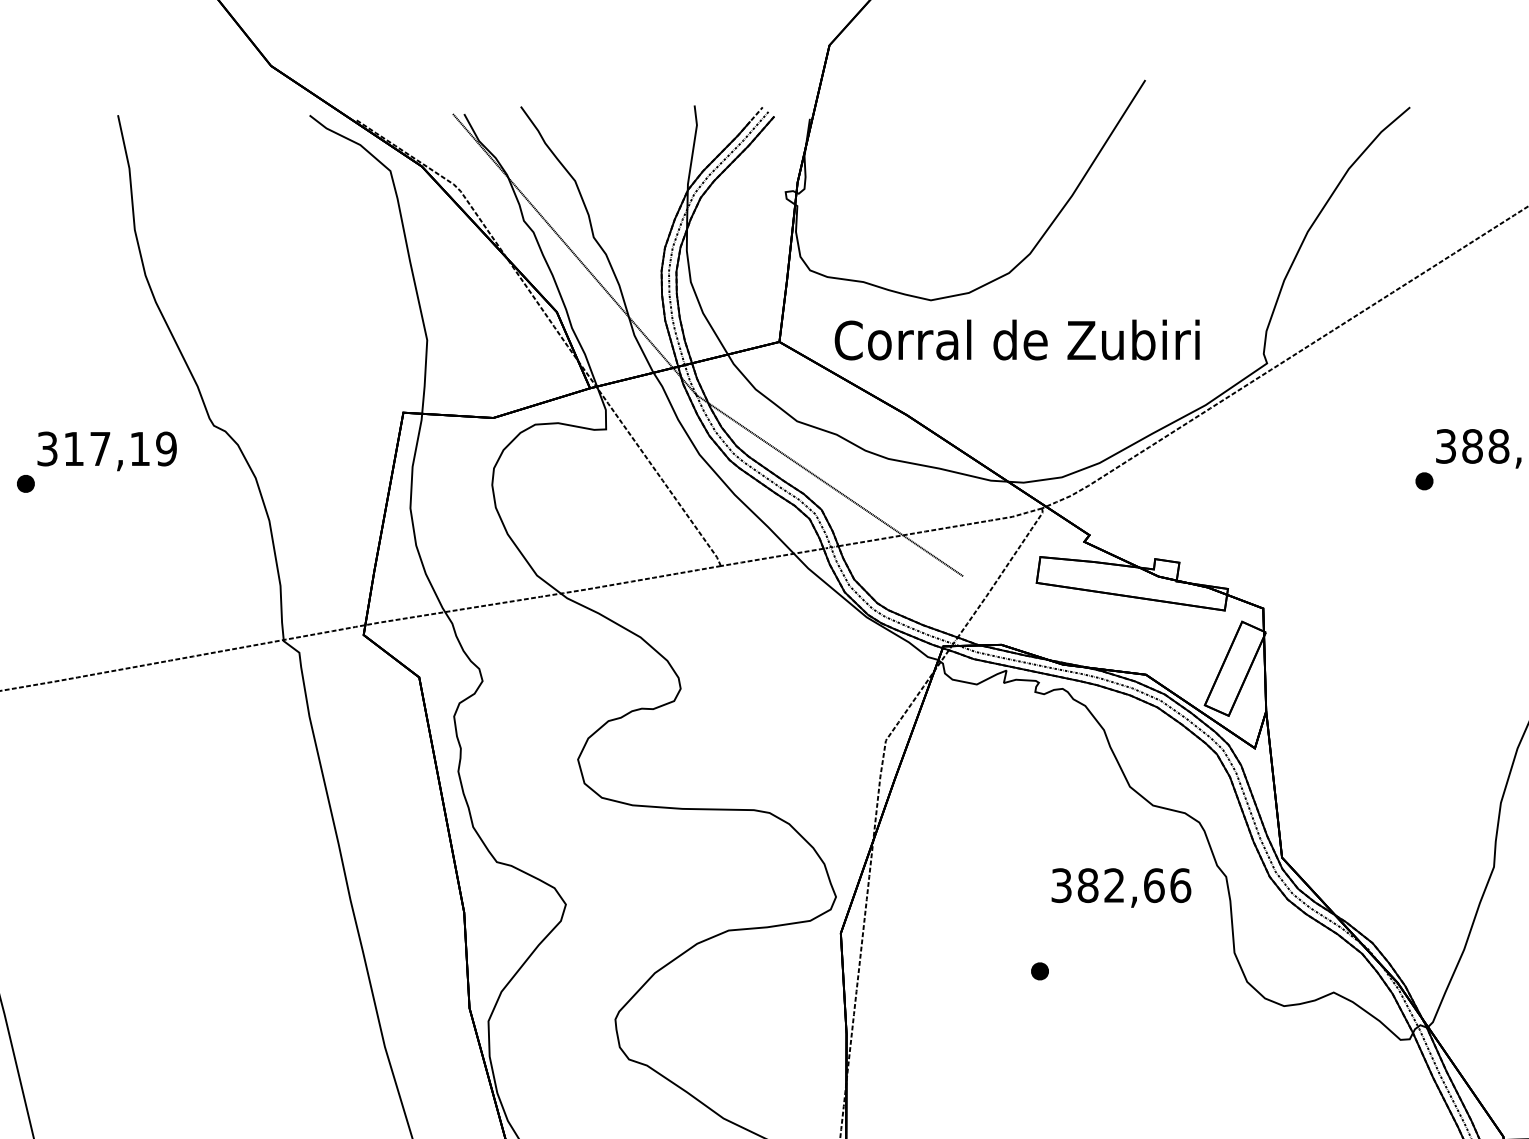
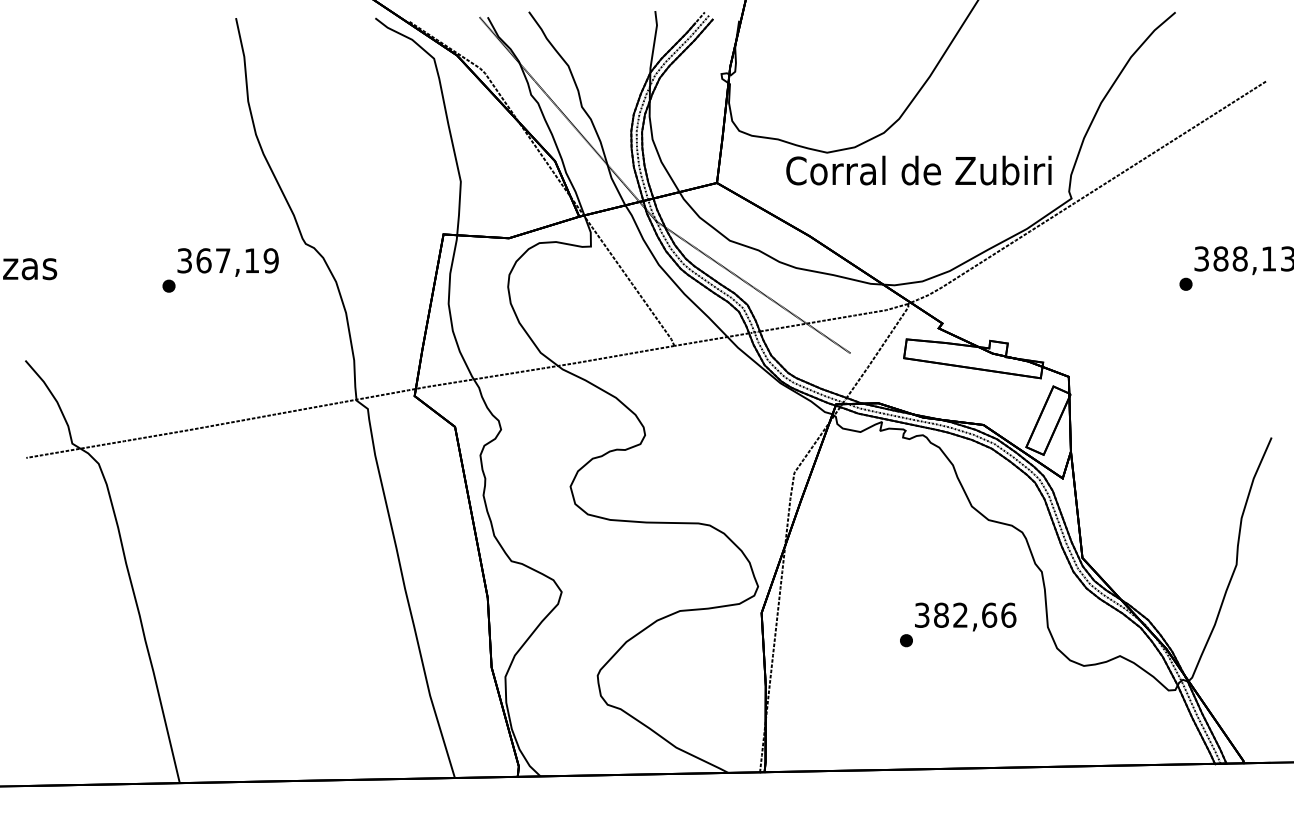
text: (1016, 339) -> (918, 170), moved
text: (73, 448) -> (203, 260), 317,19 -> 367,19
text: (1121, 887) -> (965, 616), moved

